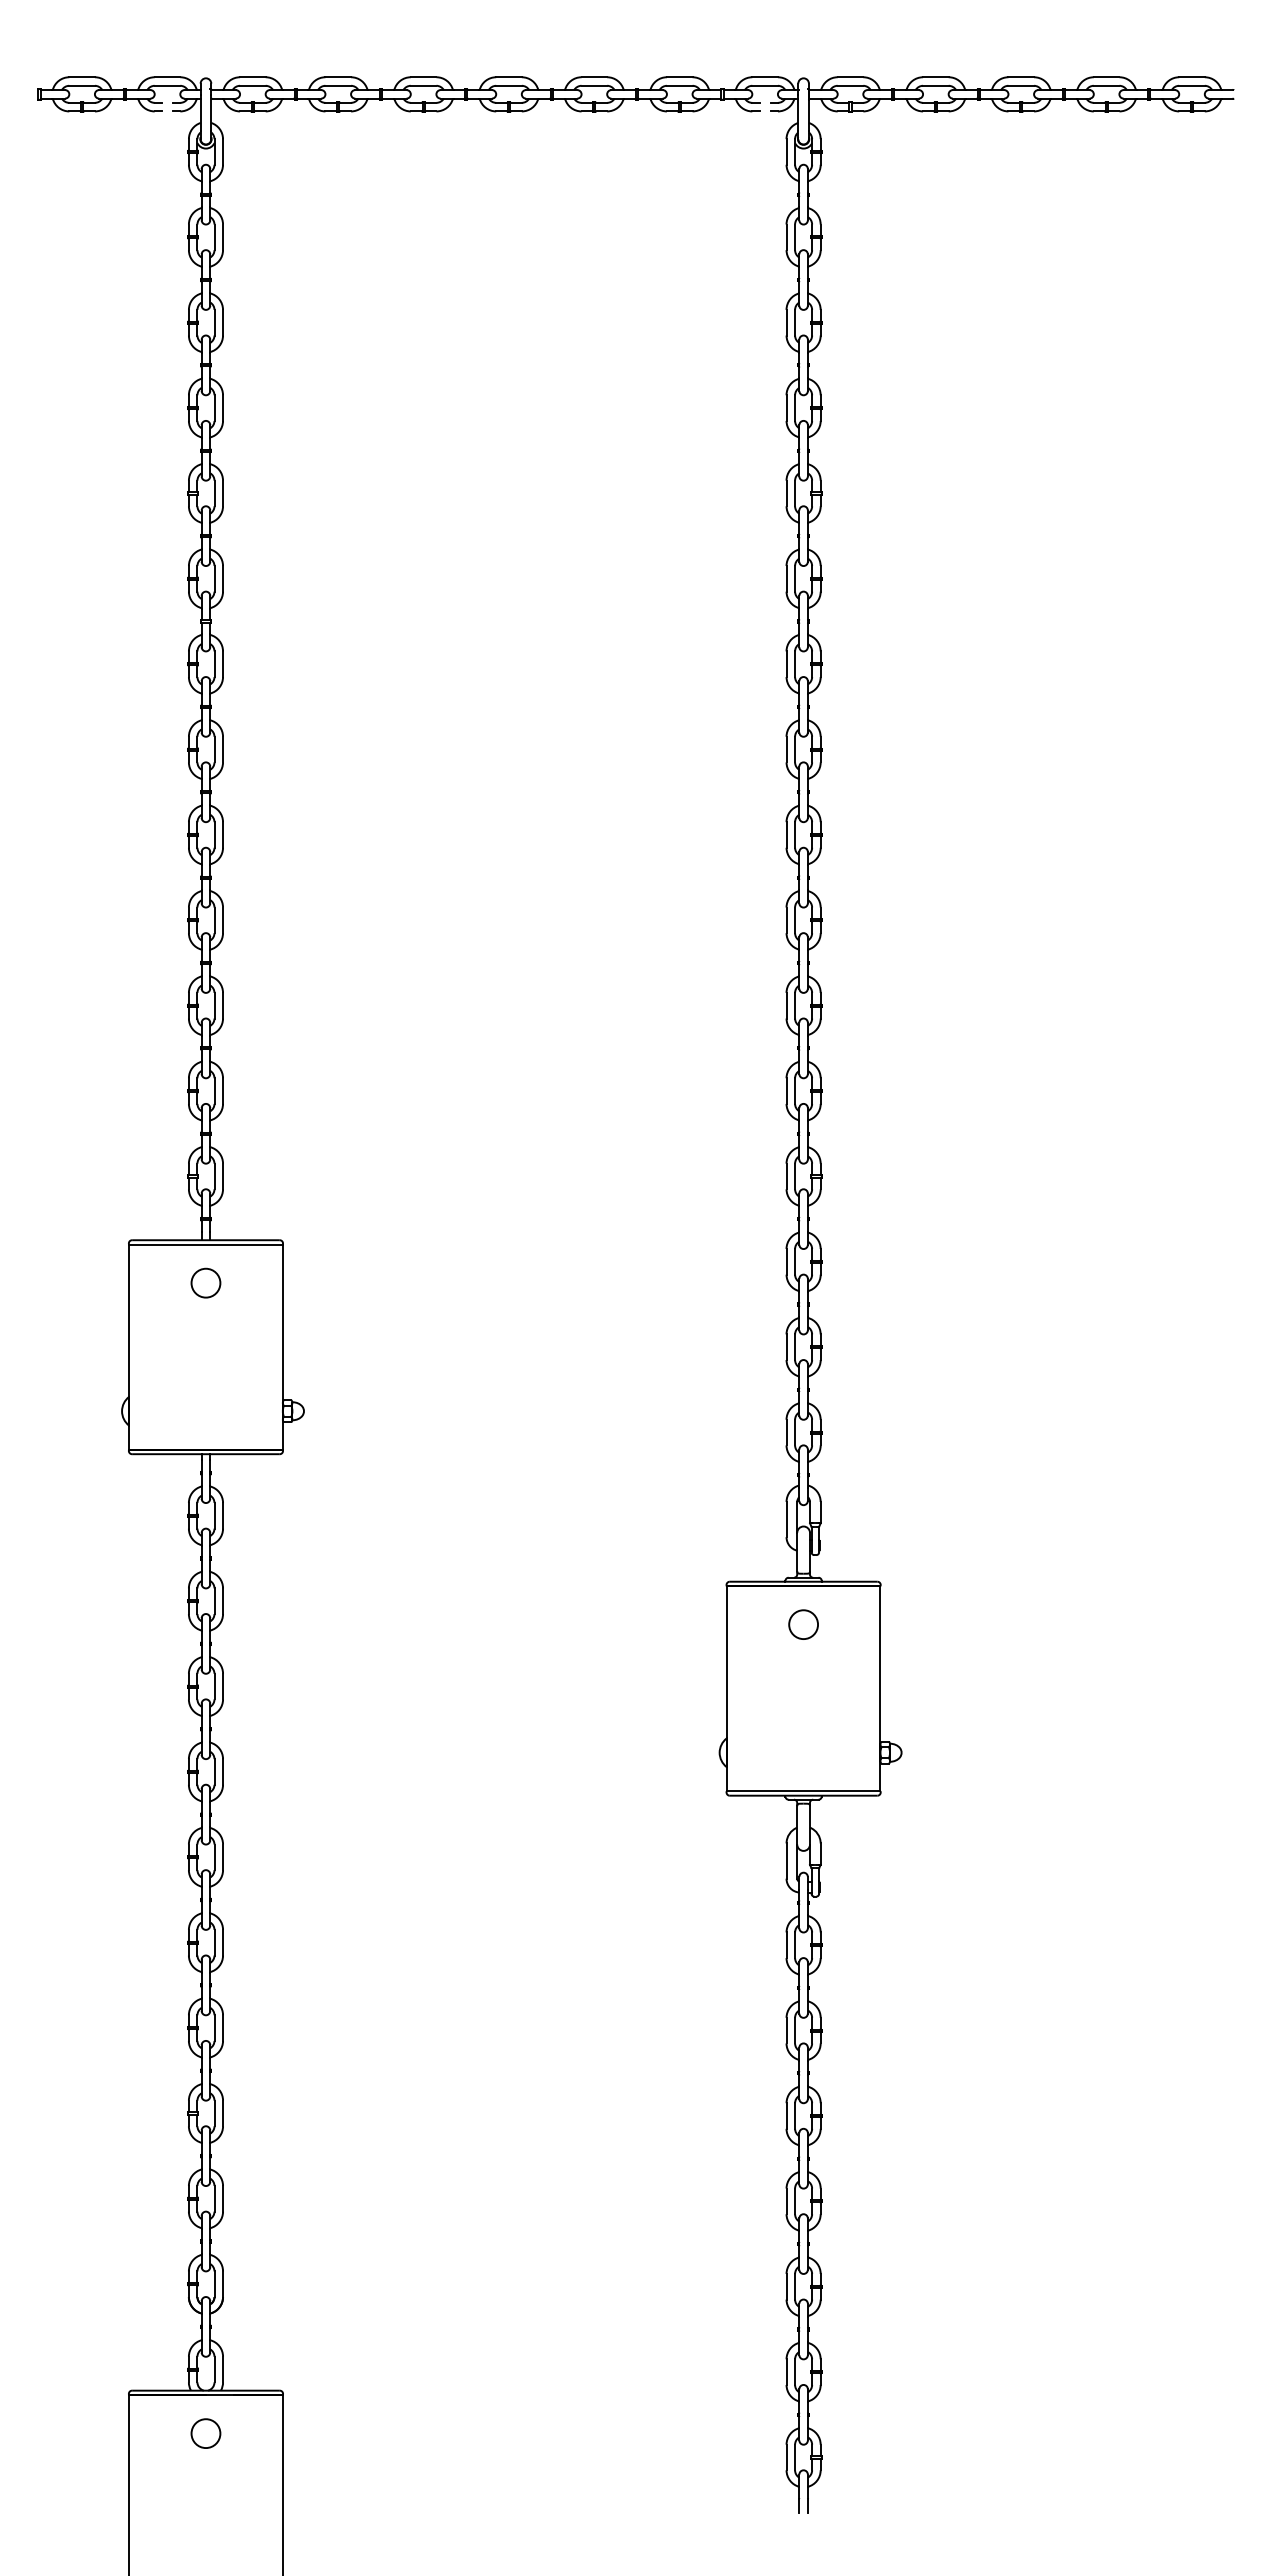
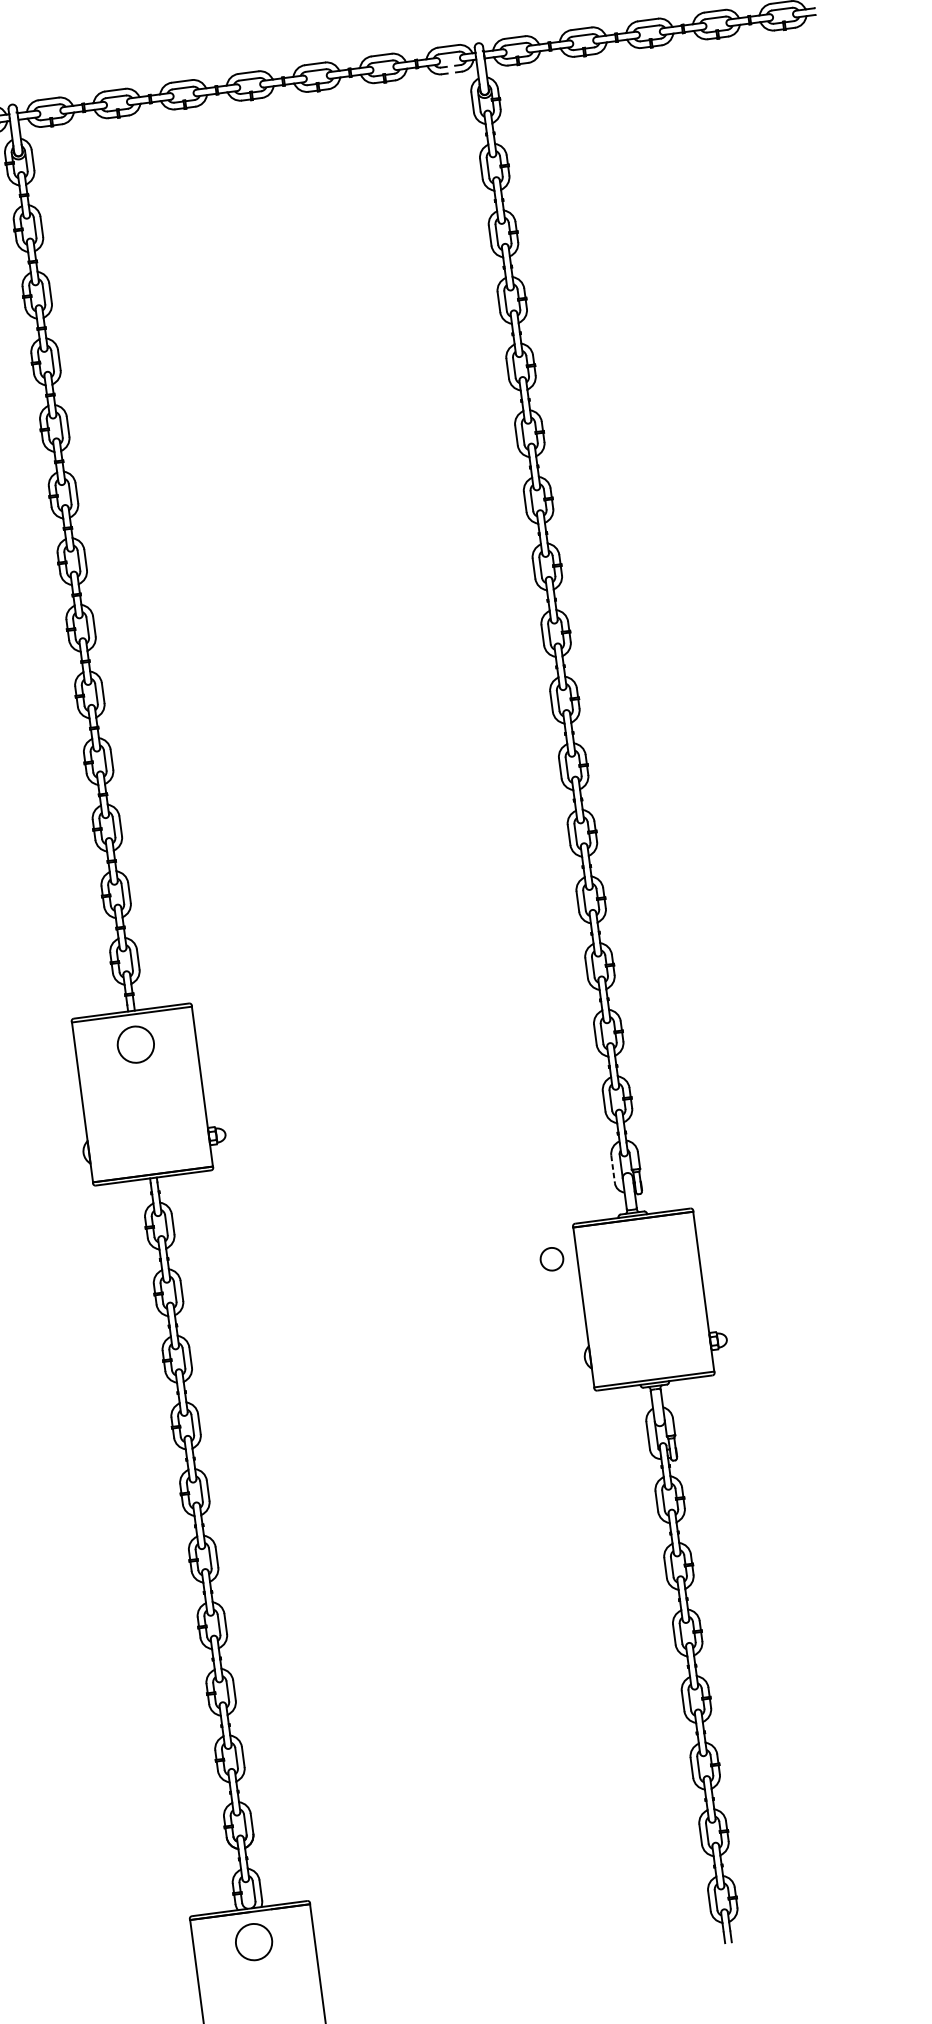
circle: (205, 1282) -> (135, 1044), size x1.6
line: (786, 1519) -> (613, 1169), solid -> dashed
circle: (803, 1624) -> (551, 1259), moved
circle: (205, 2433) -> (253, 1942), size x1.6

